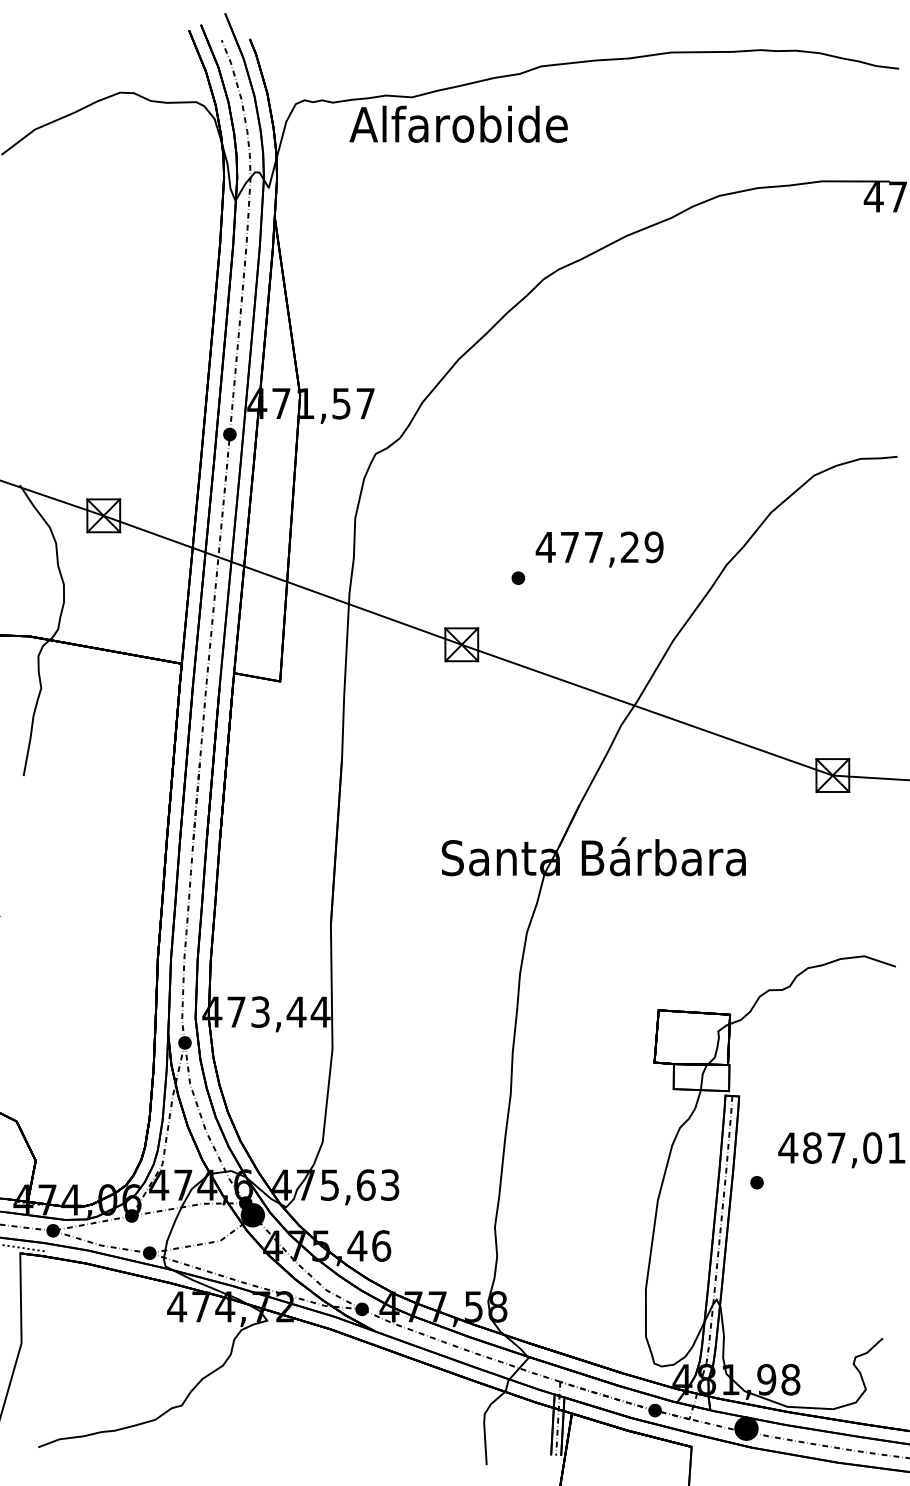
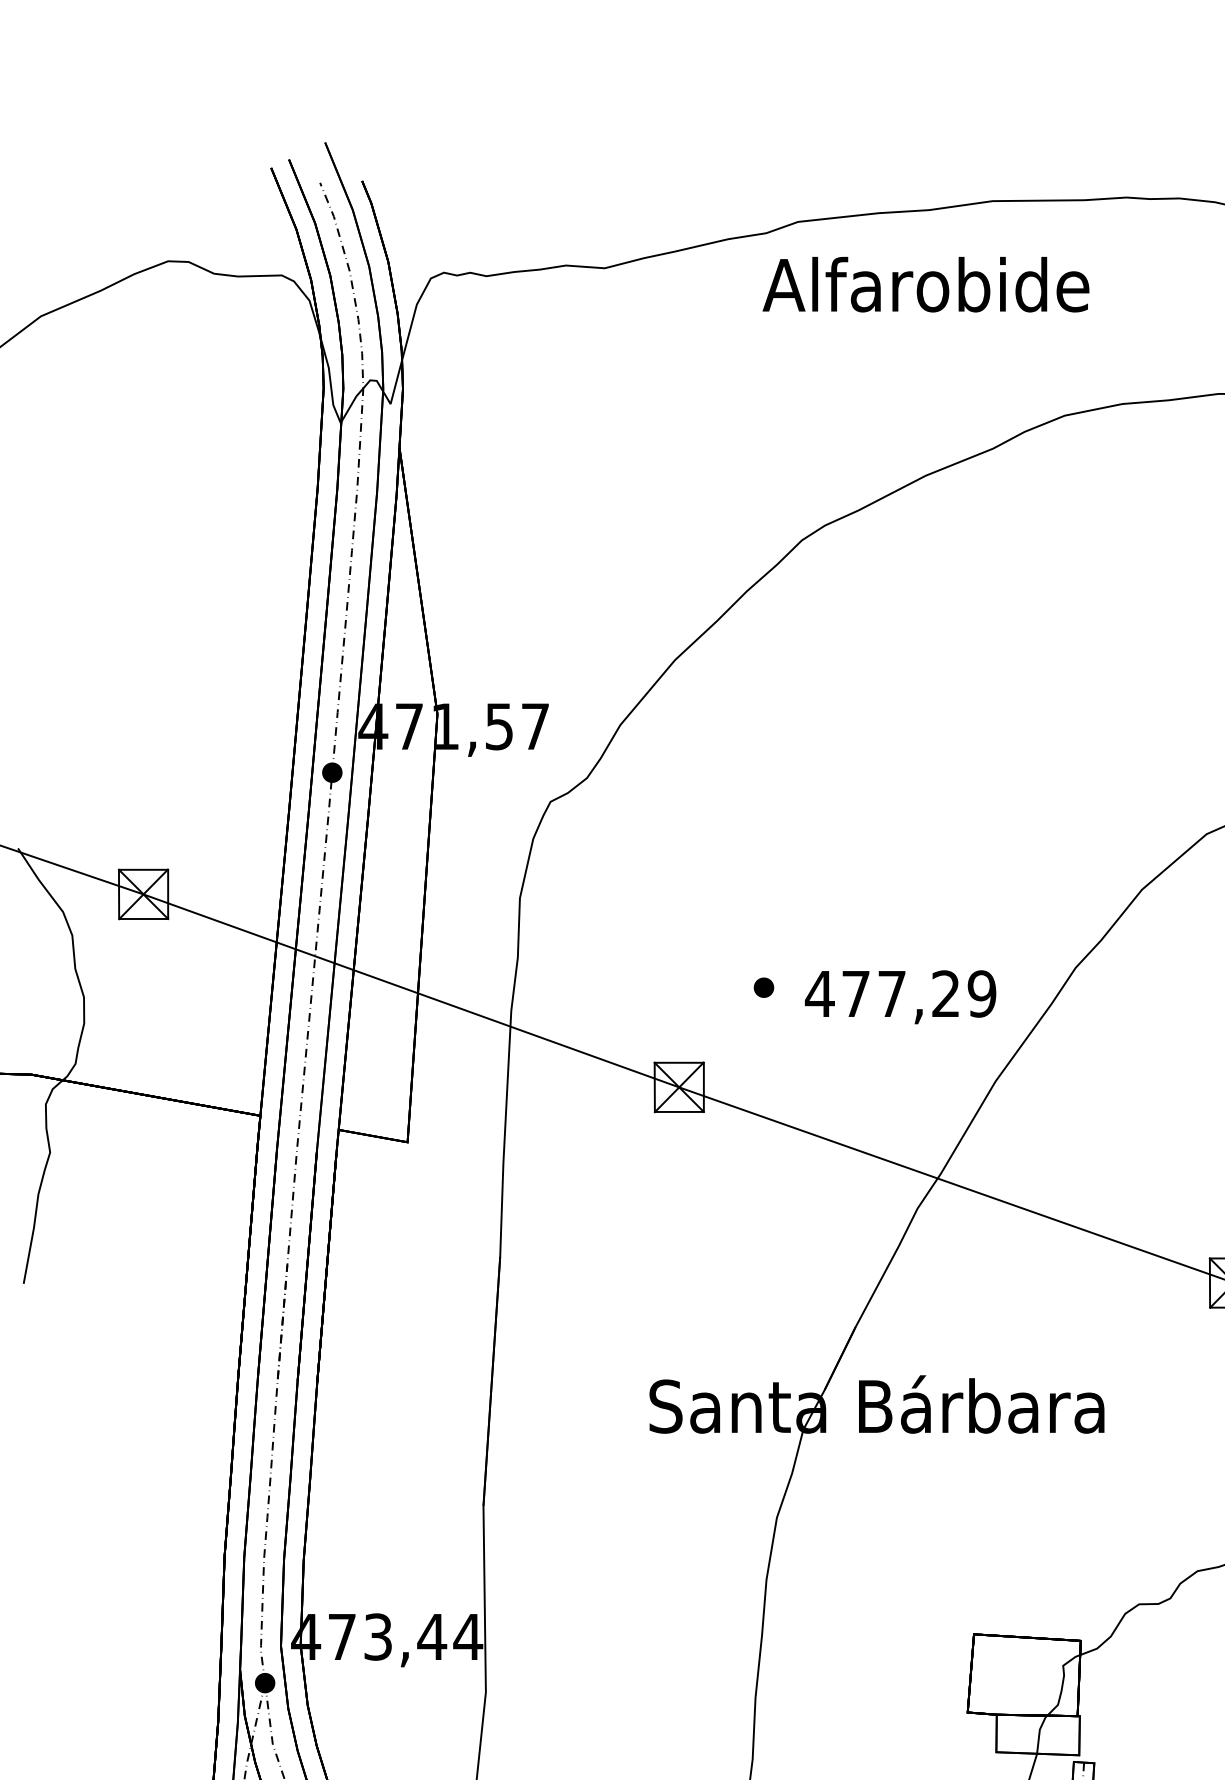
text: (458, 123) -> (925, 283), moved
text: (599, 549) -> (900, 997), moved

